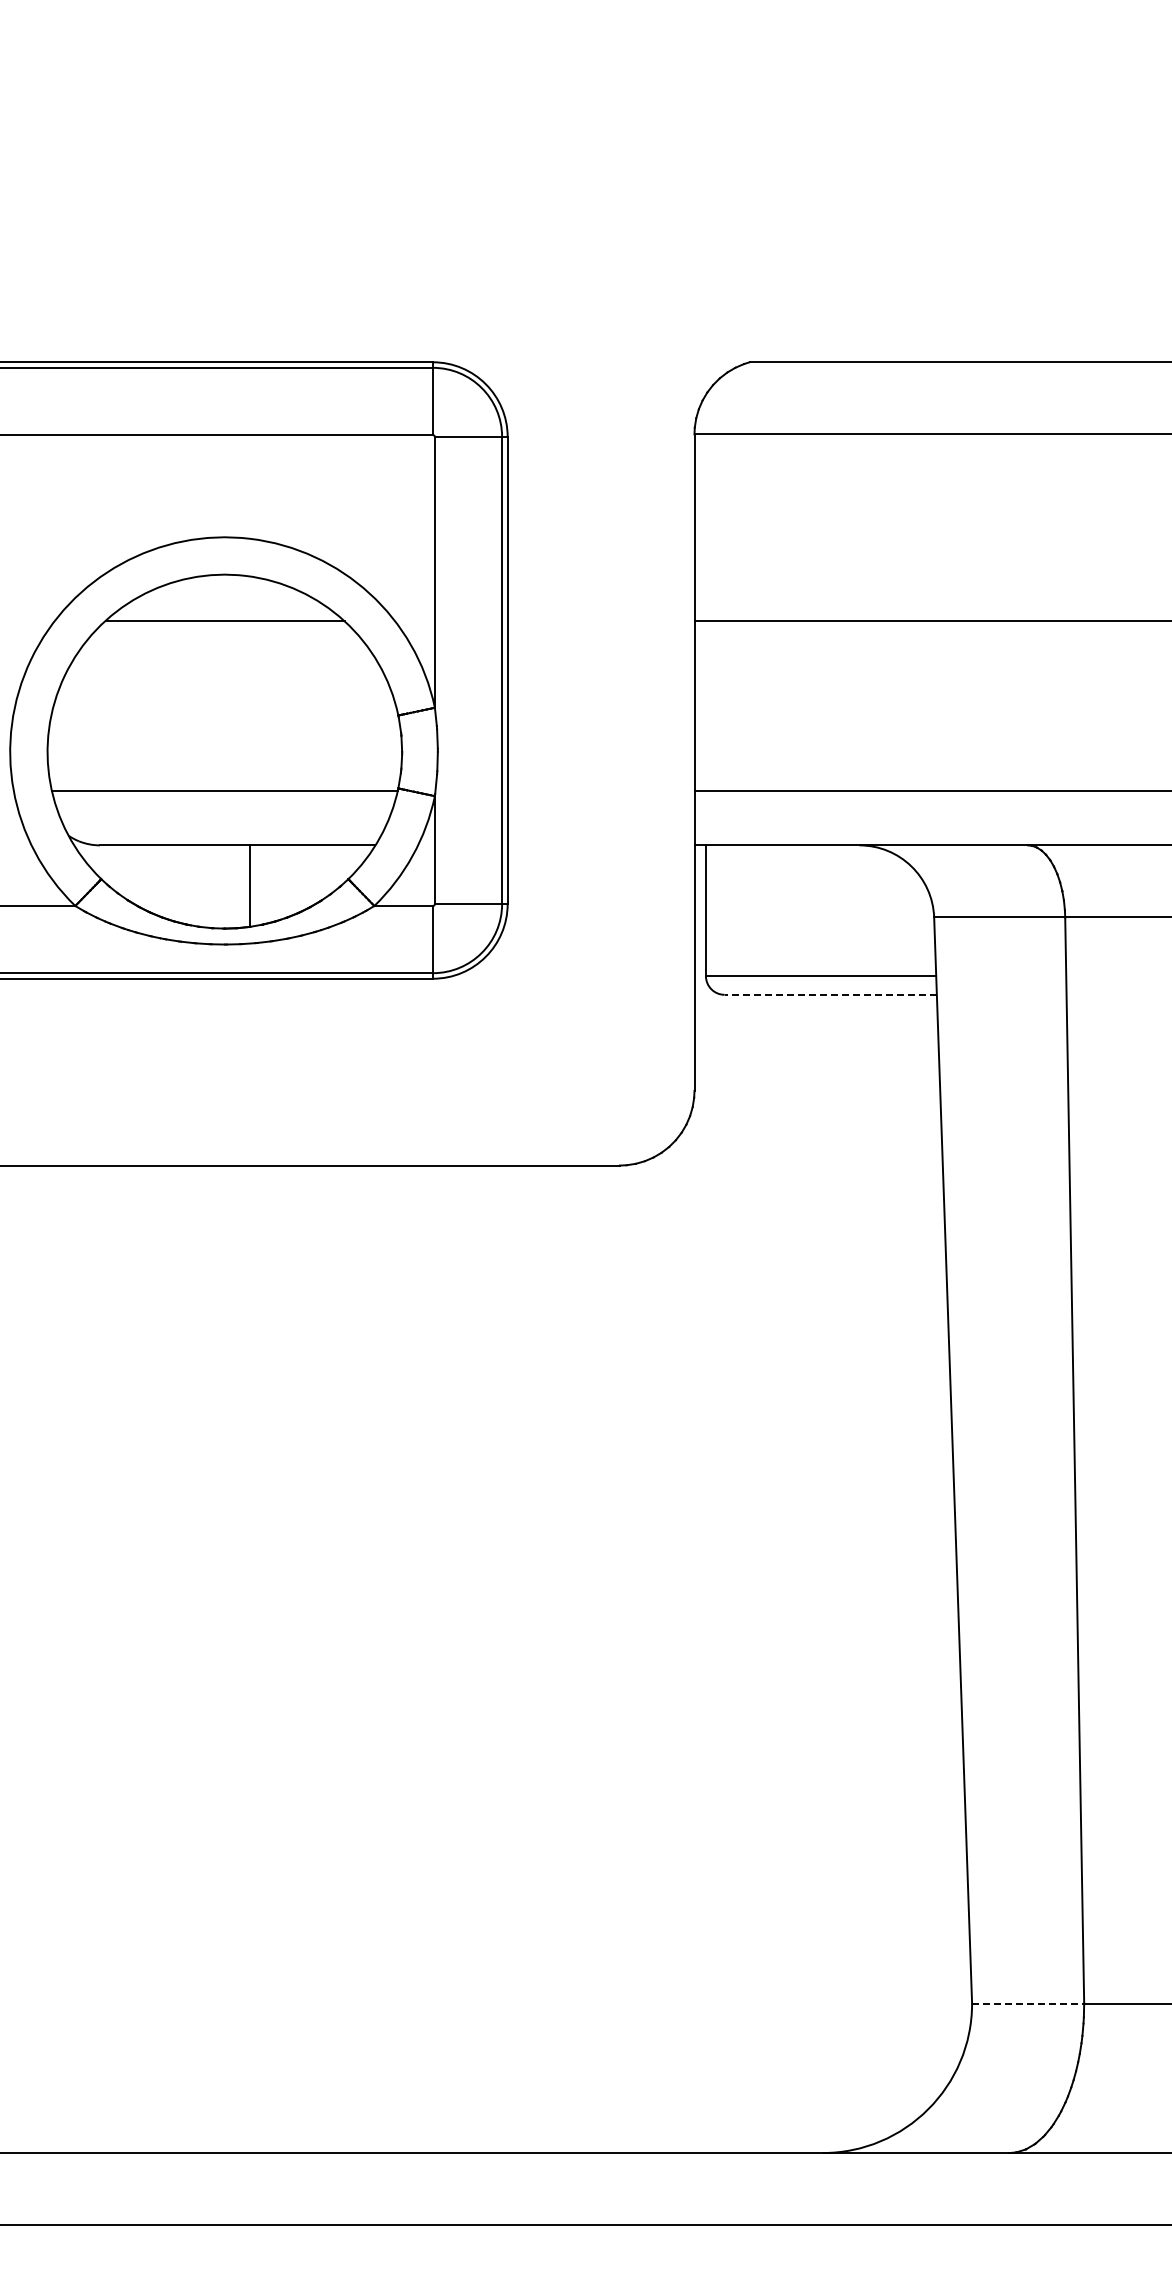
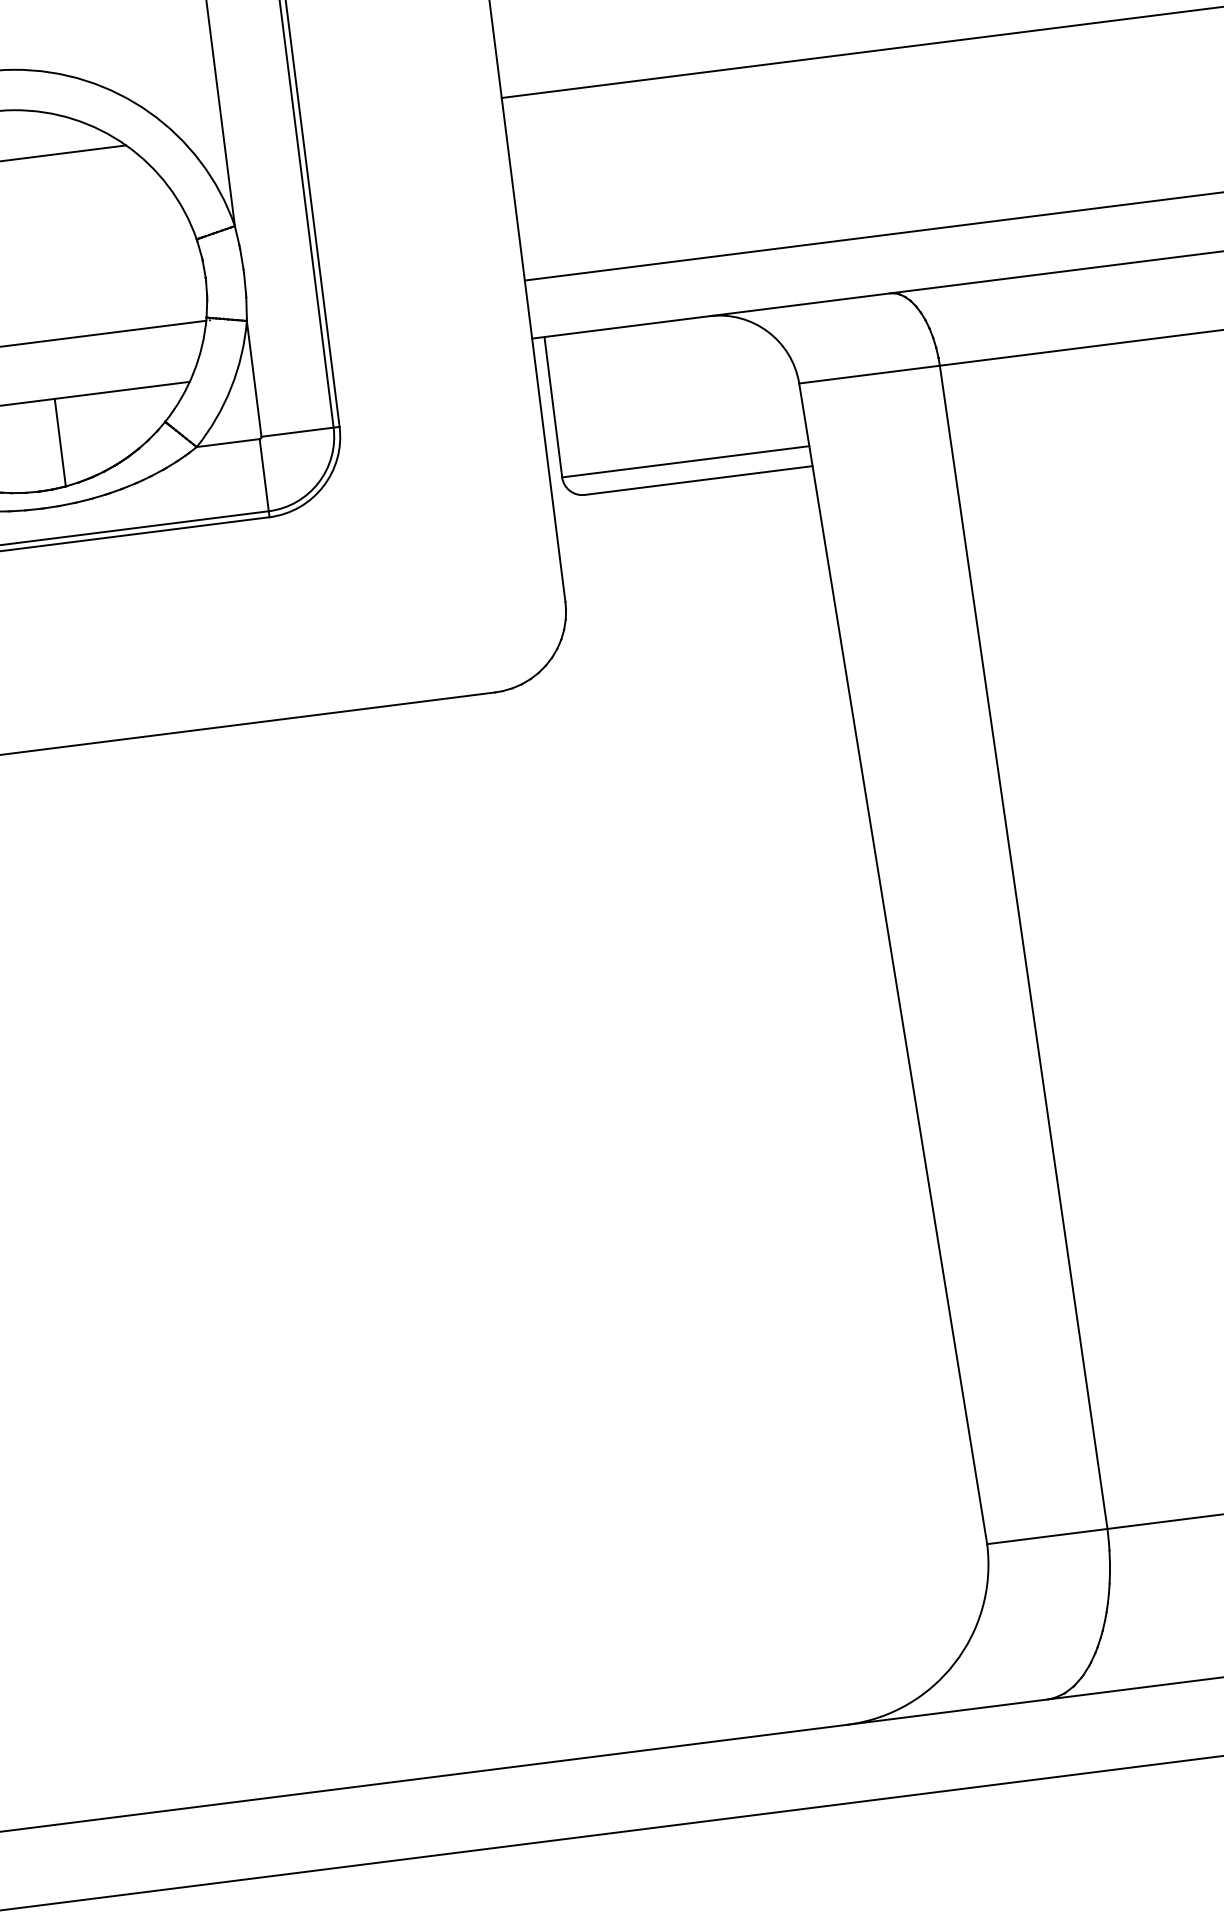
line: (830, 994) -> (698, 480), dashed -> solid
line: (1028, 2003) -> (1047, 1536), dashed -> solid

